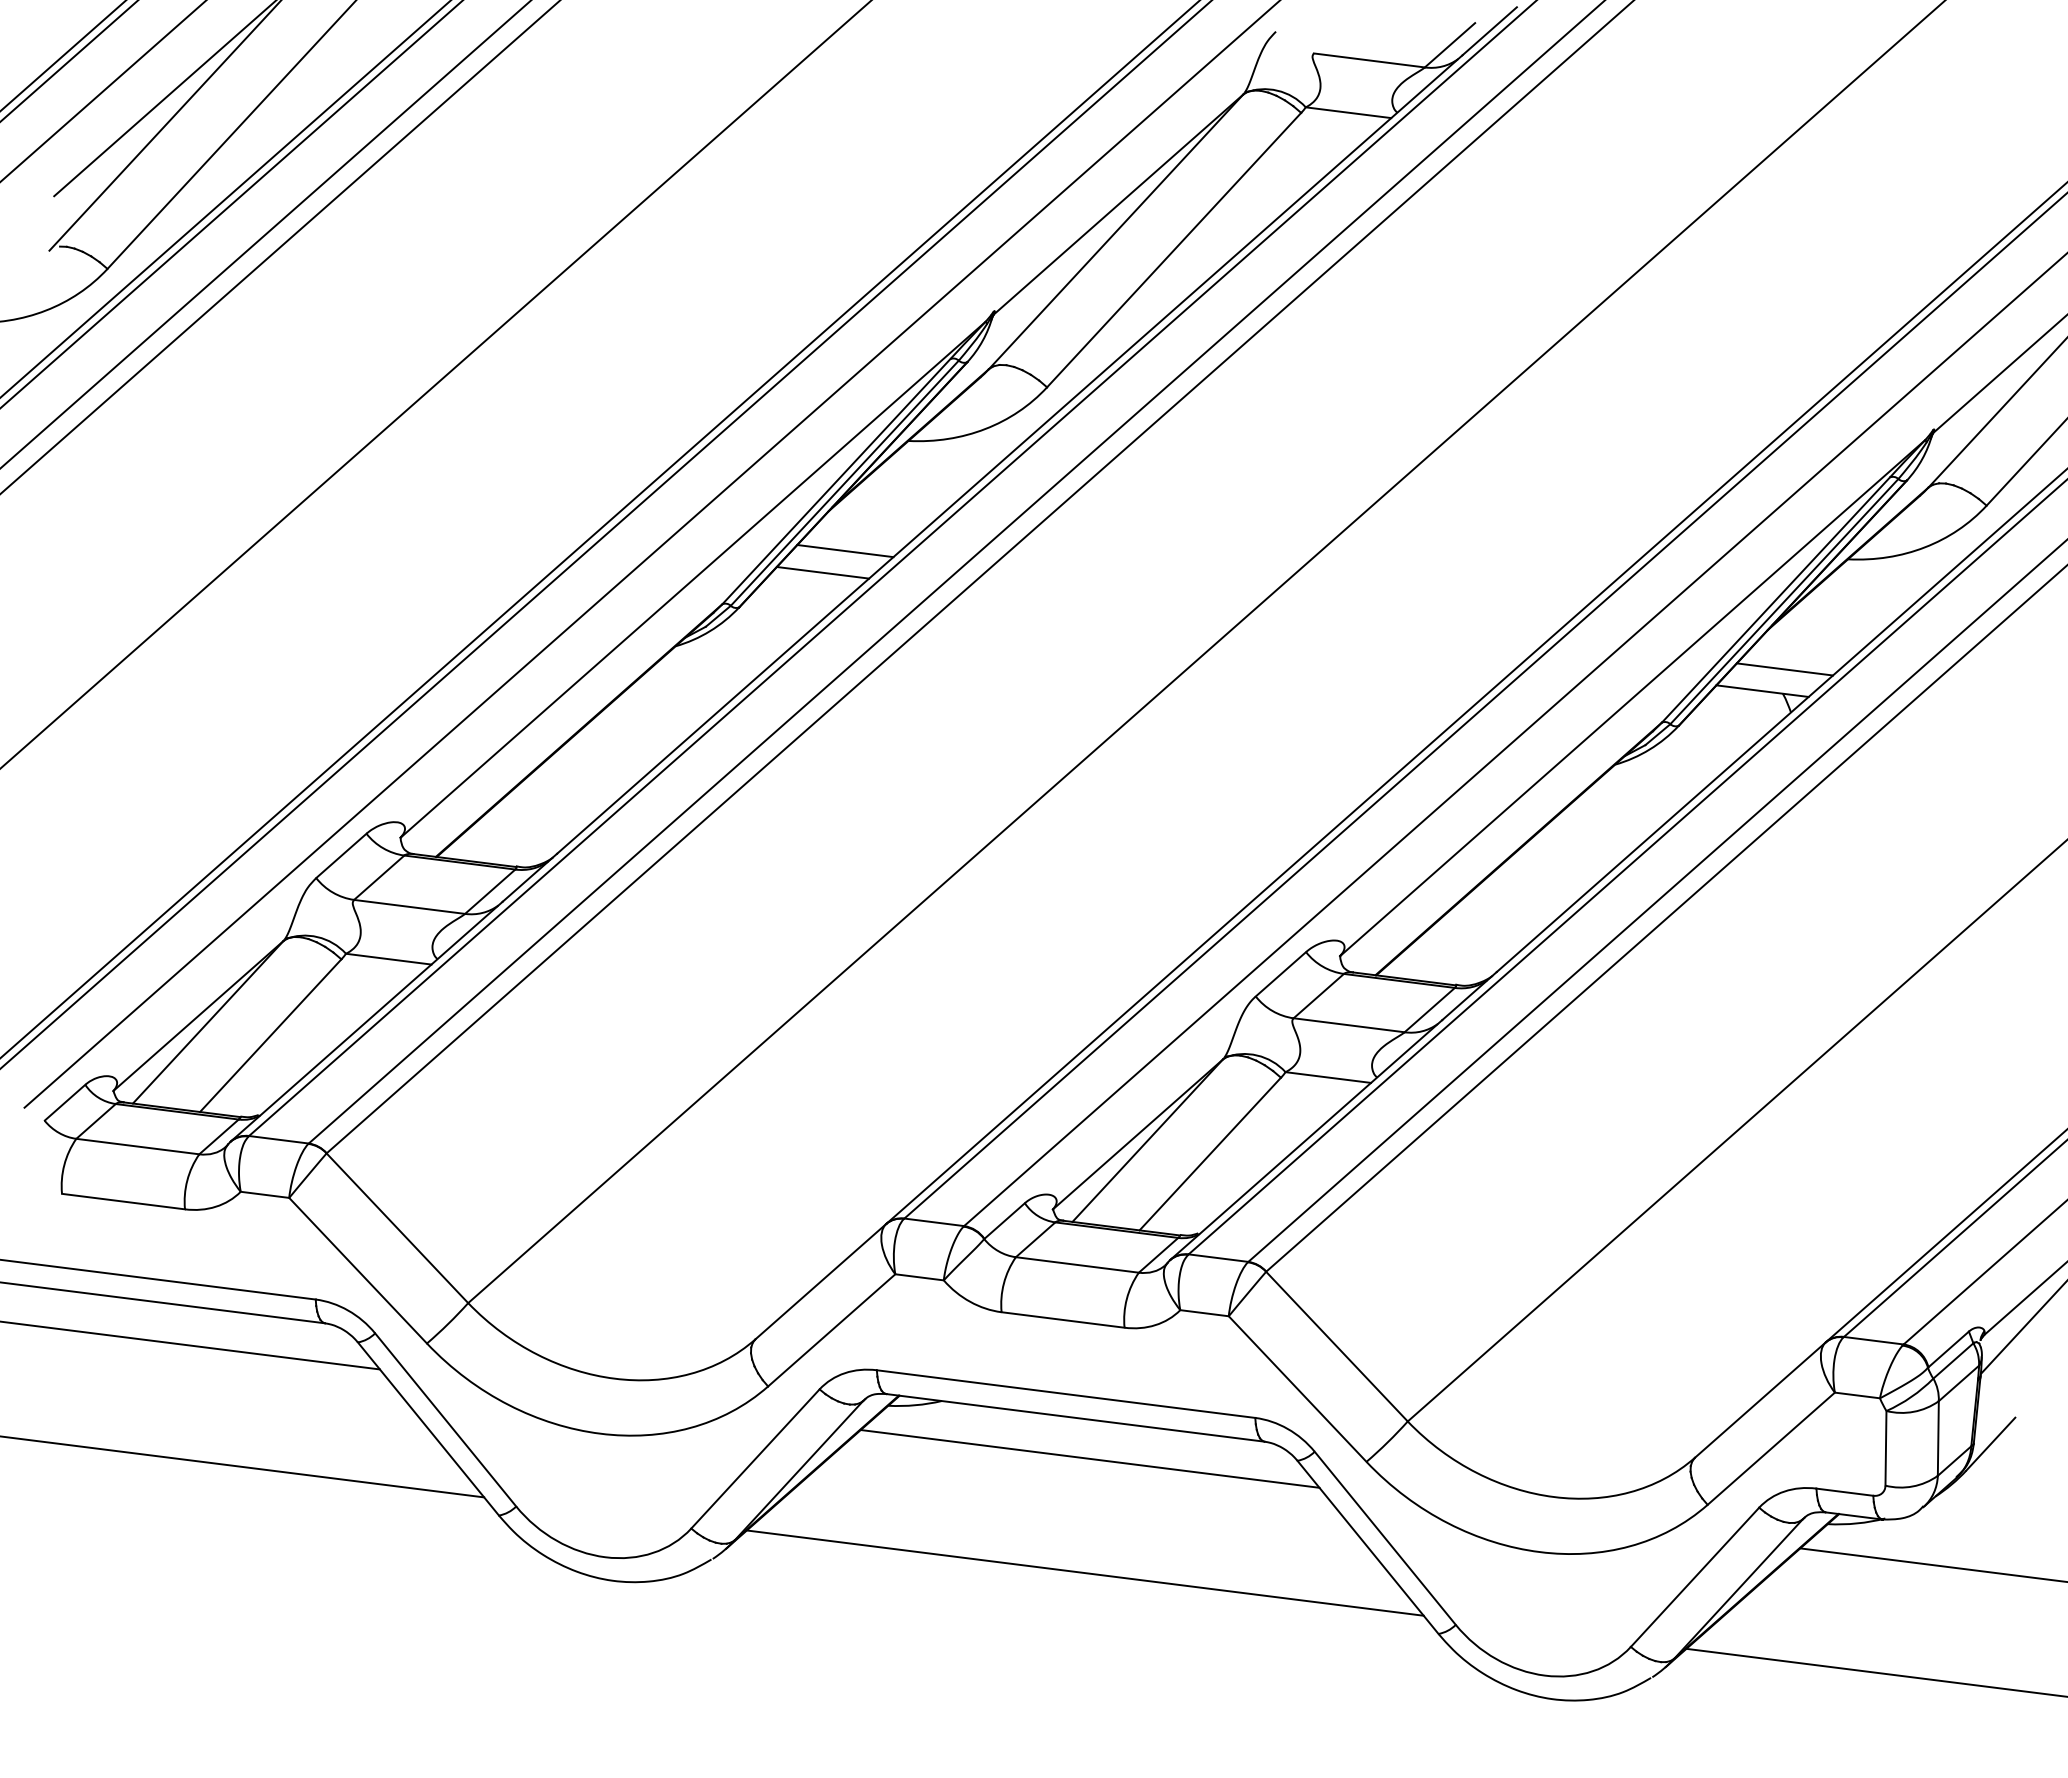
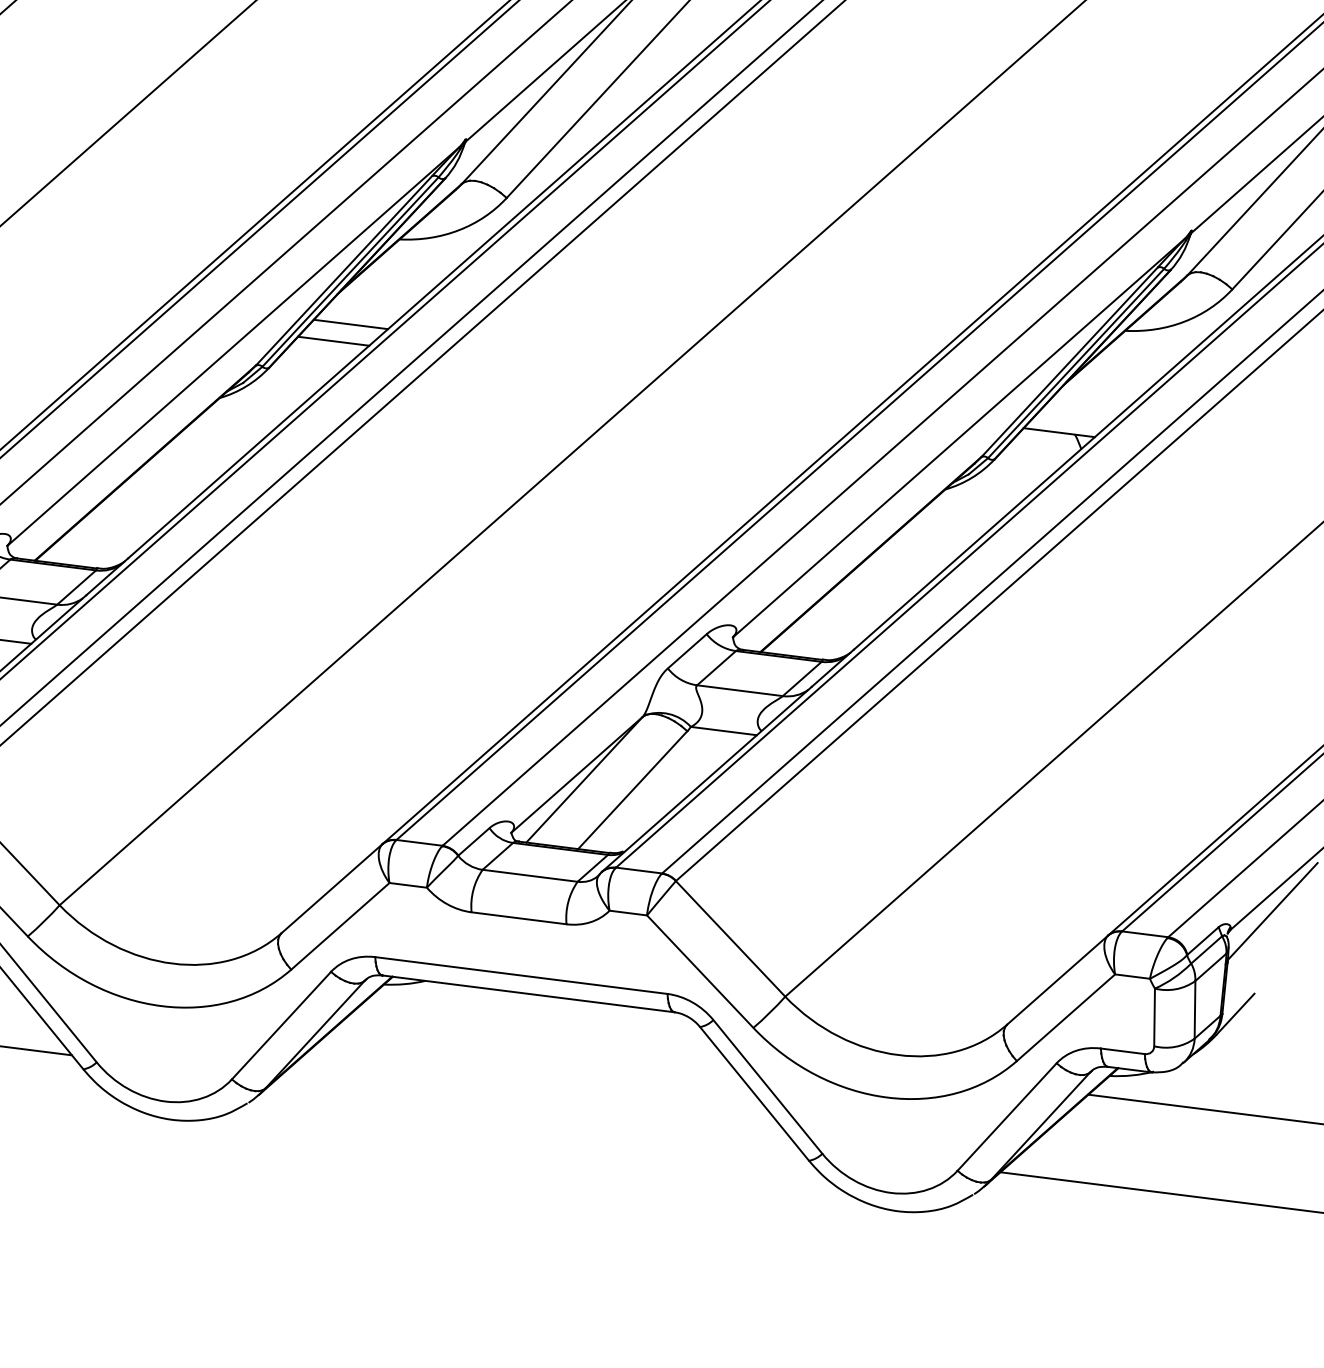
line: (1784, 669) -> (1076, 415), removed
line: (1089, 1458) -> (539, 1025), removed
line: (1084, 1572) -> (535, 1113), removed

